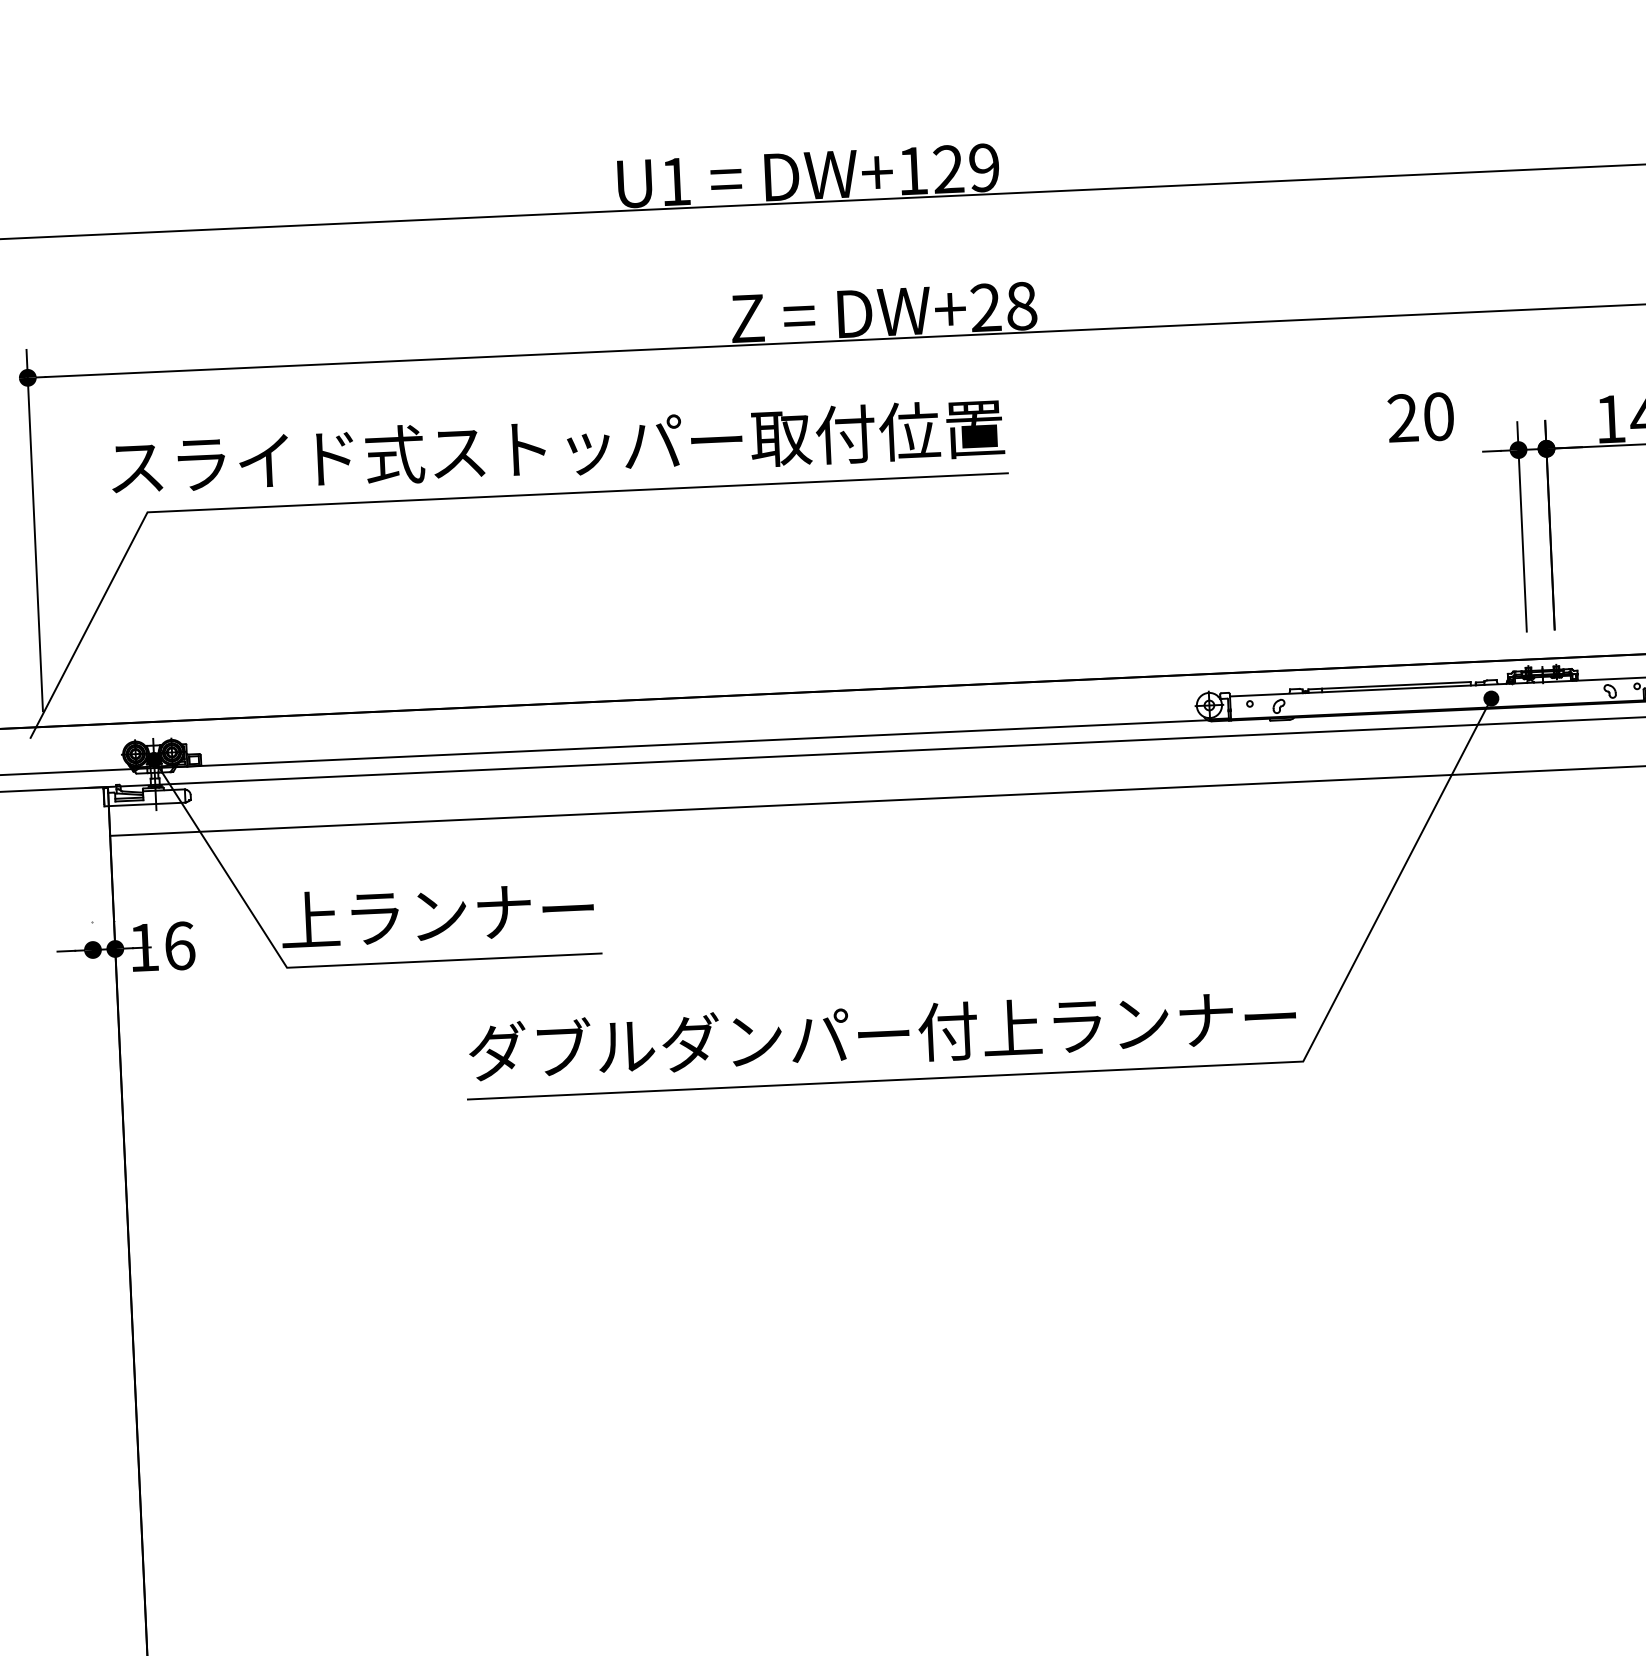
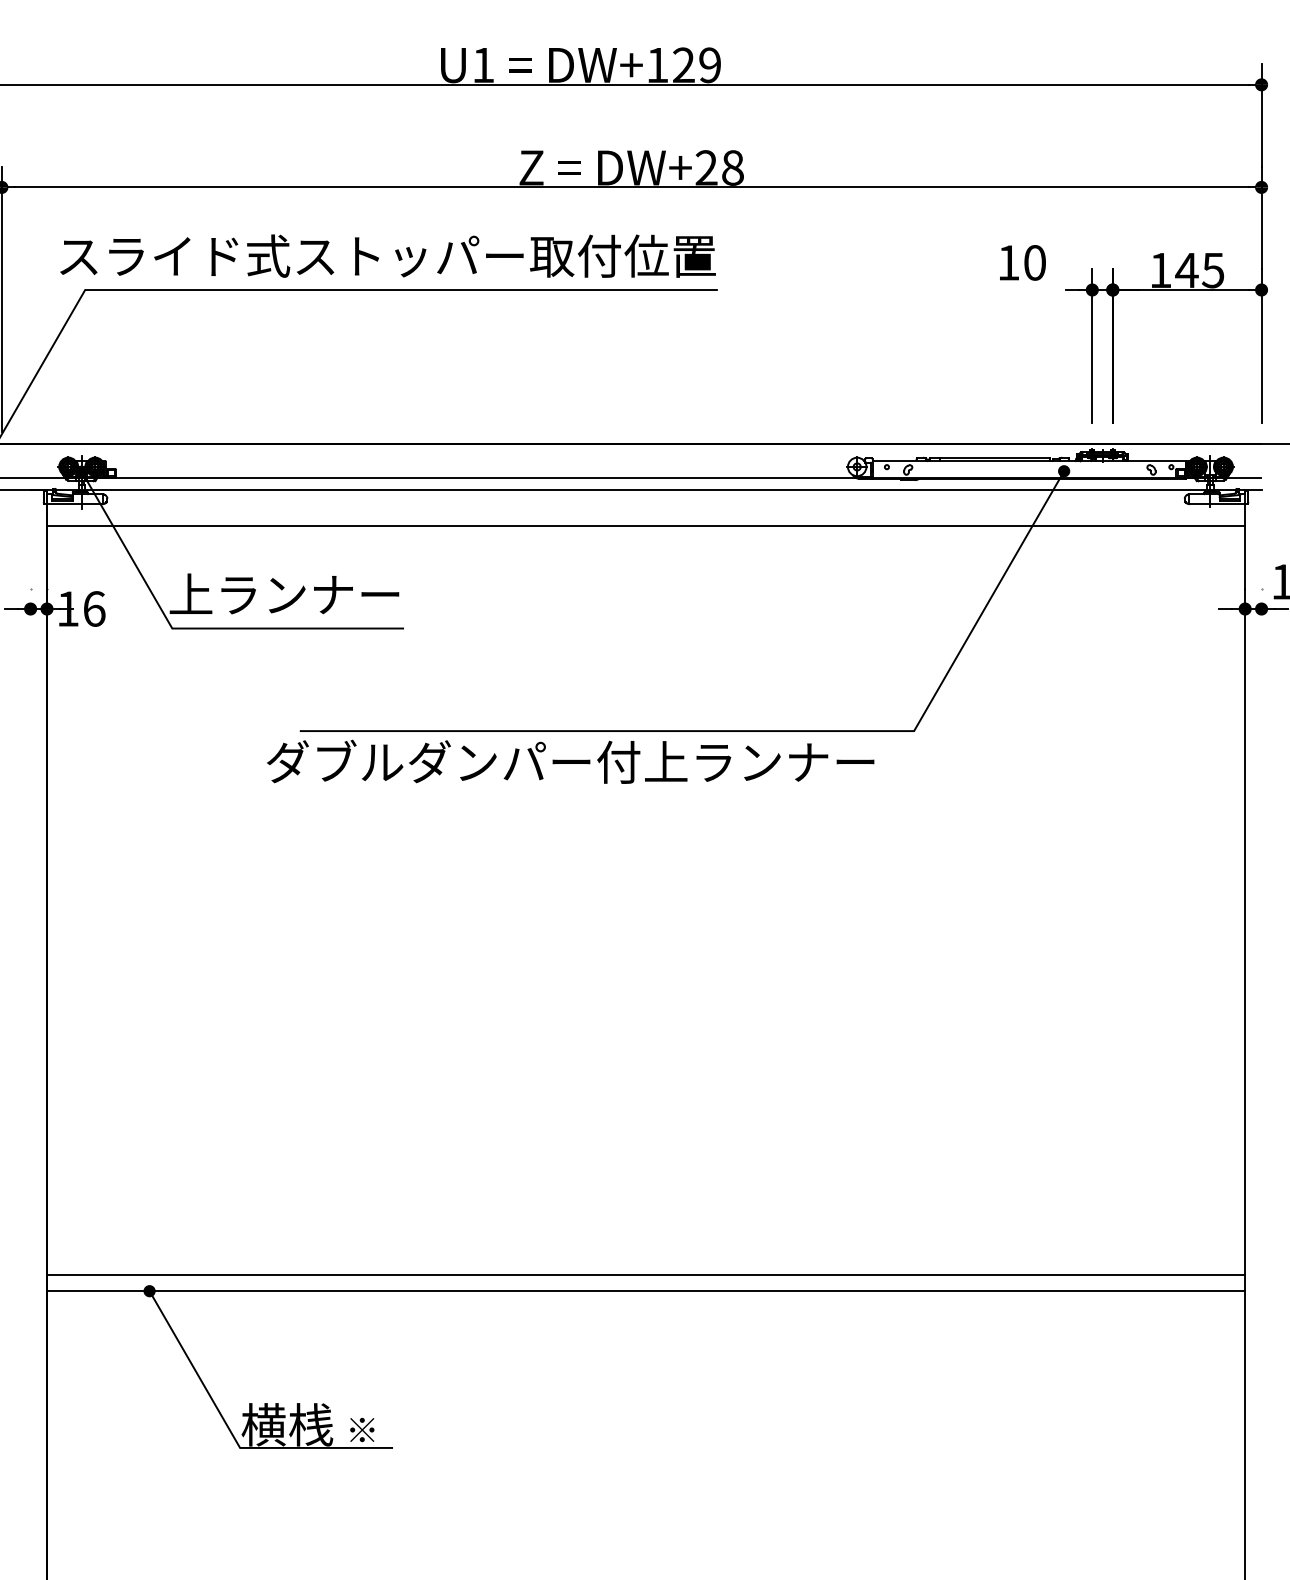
text: (1402, 417) -> (1008, 262), 20 -> 10
text: (882, 1033) -> (570, 761), moved

